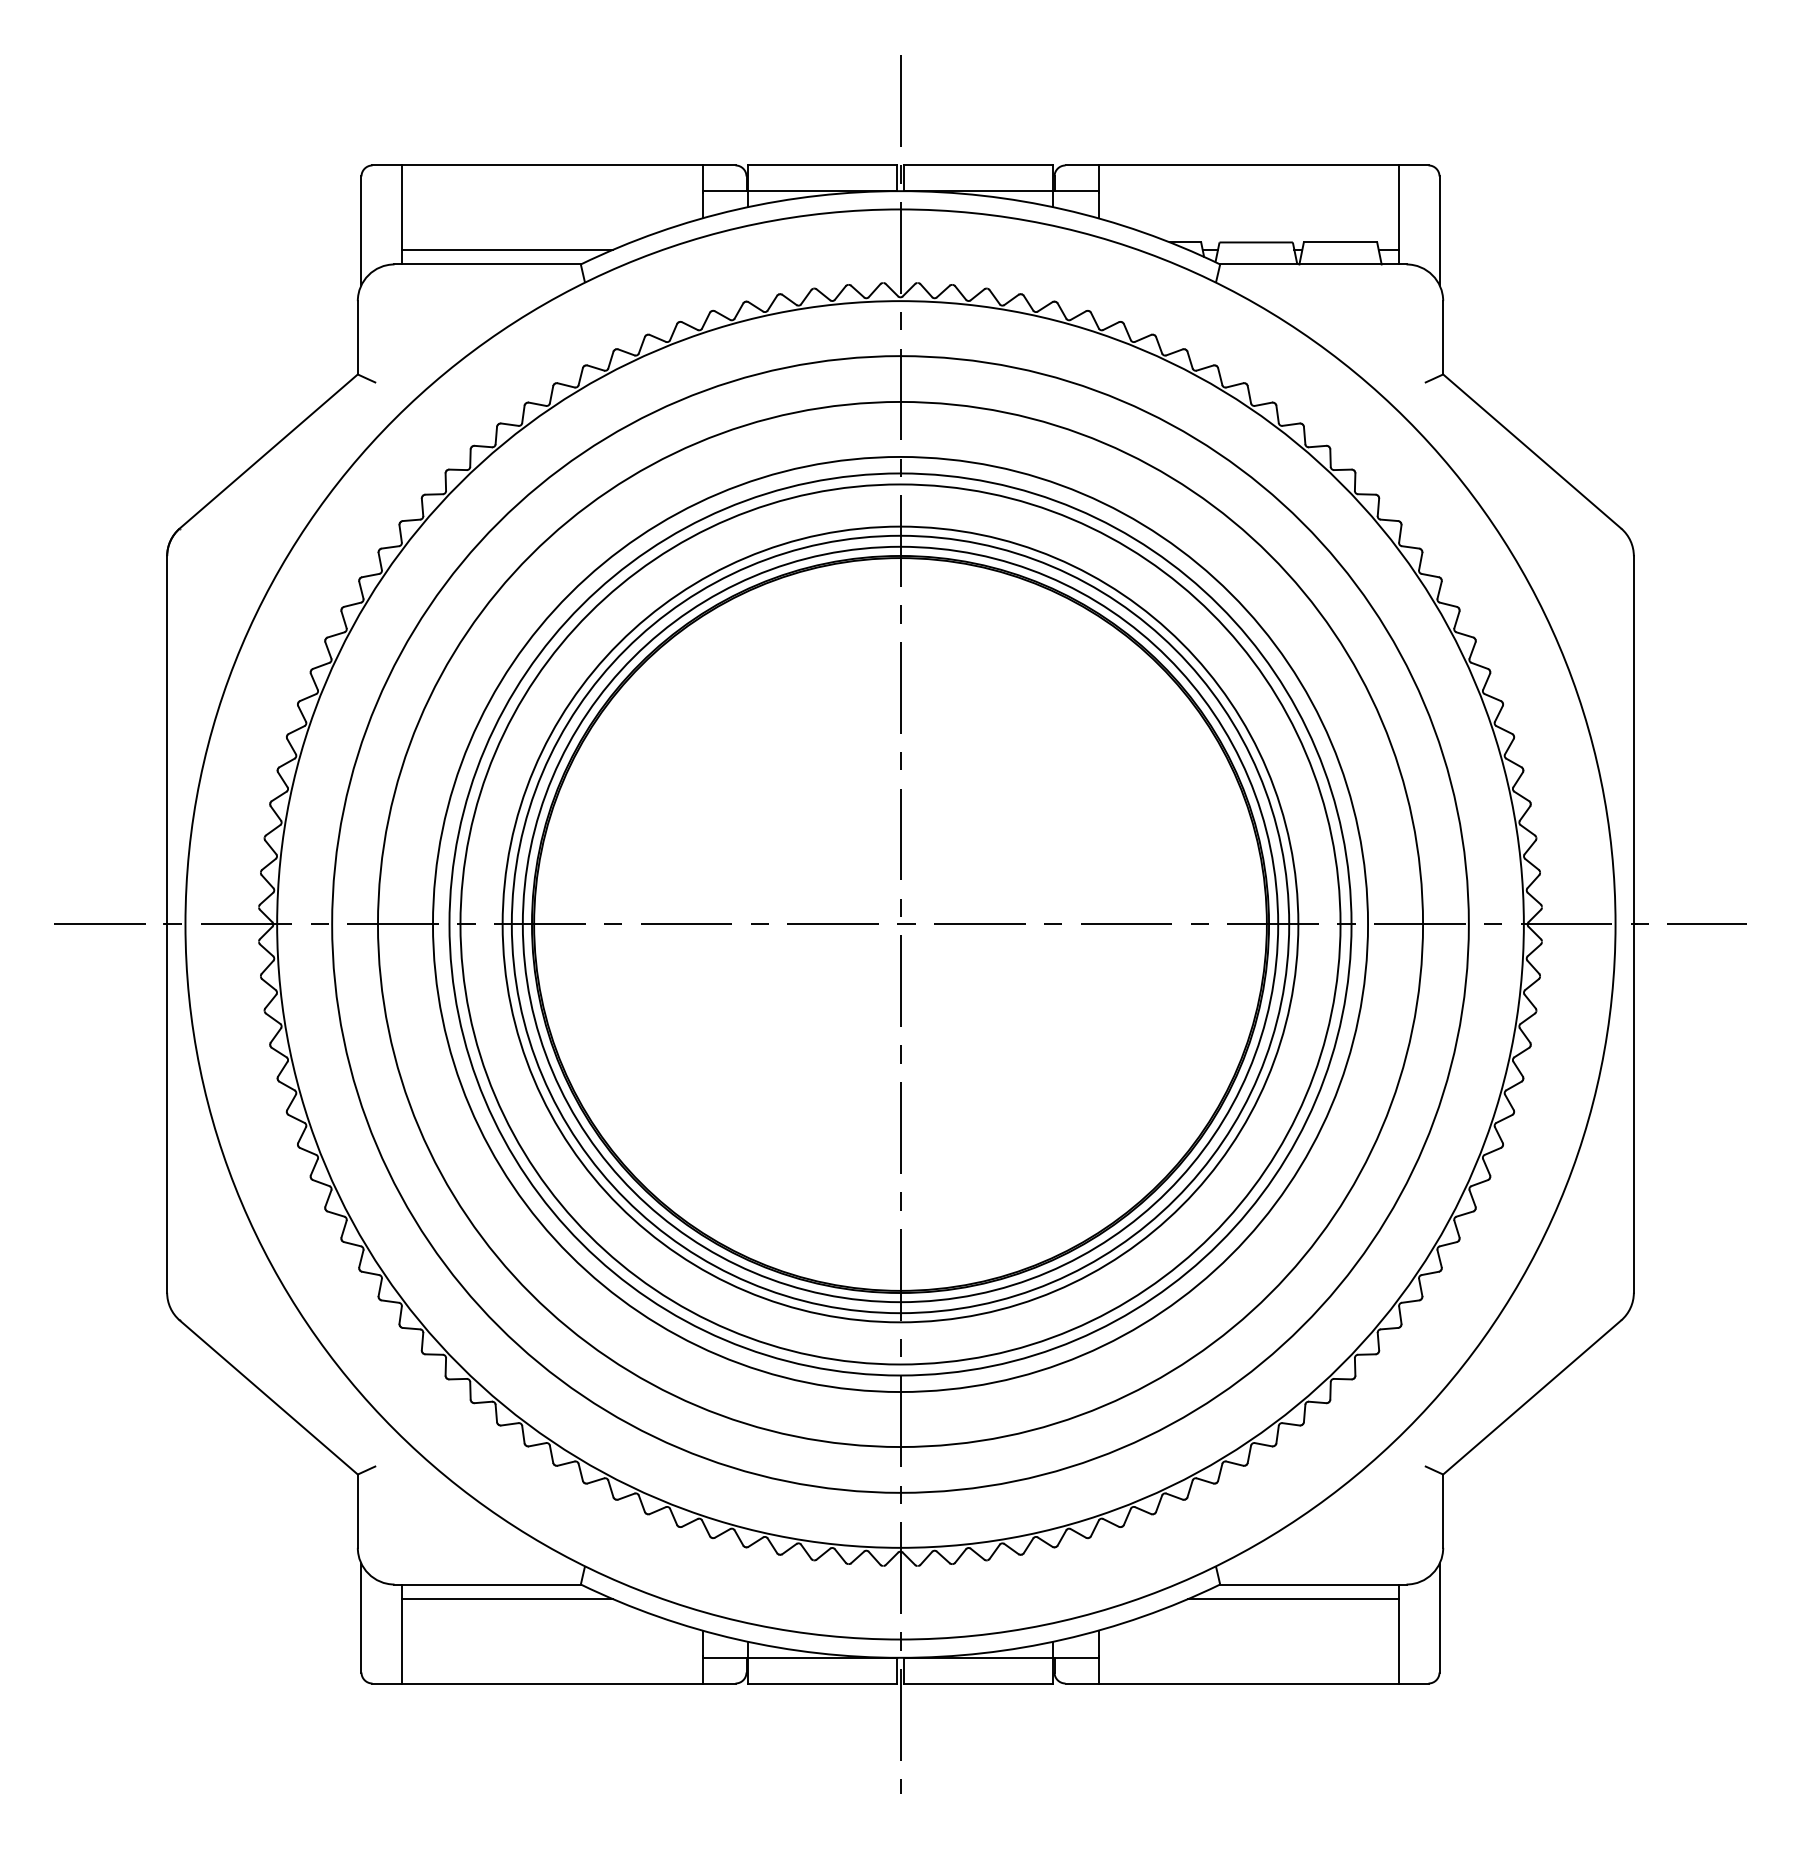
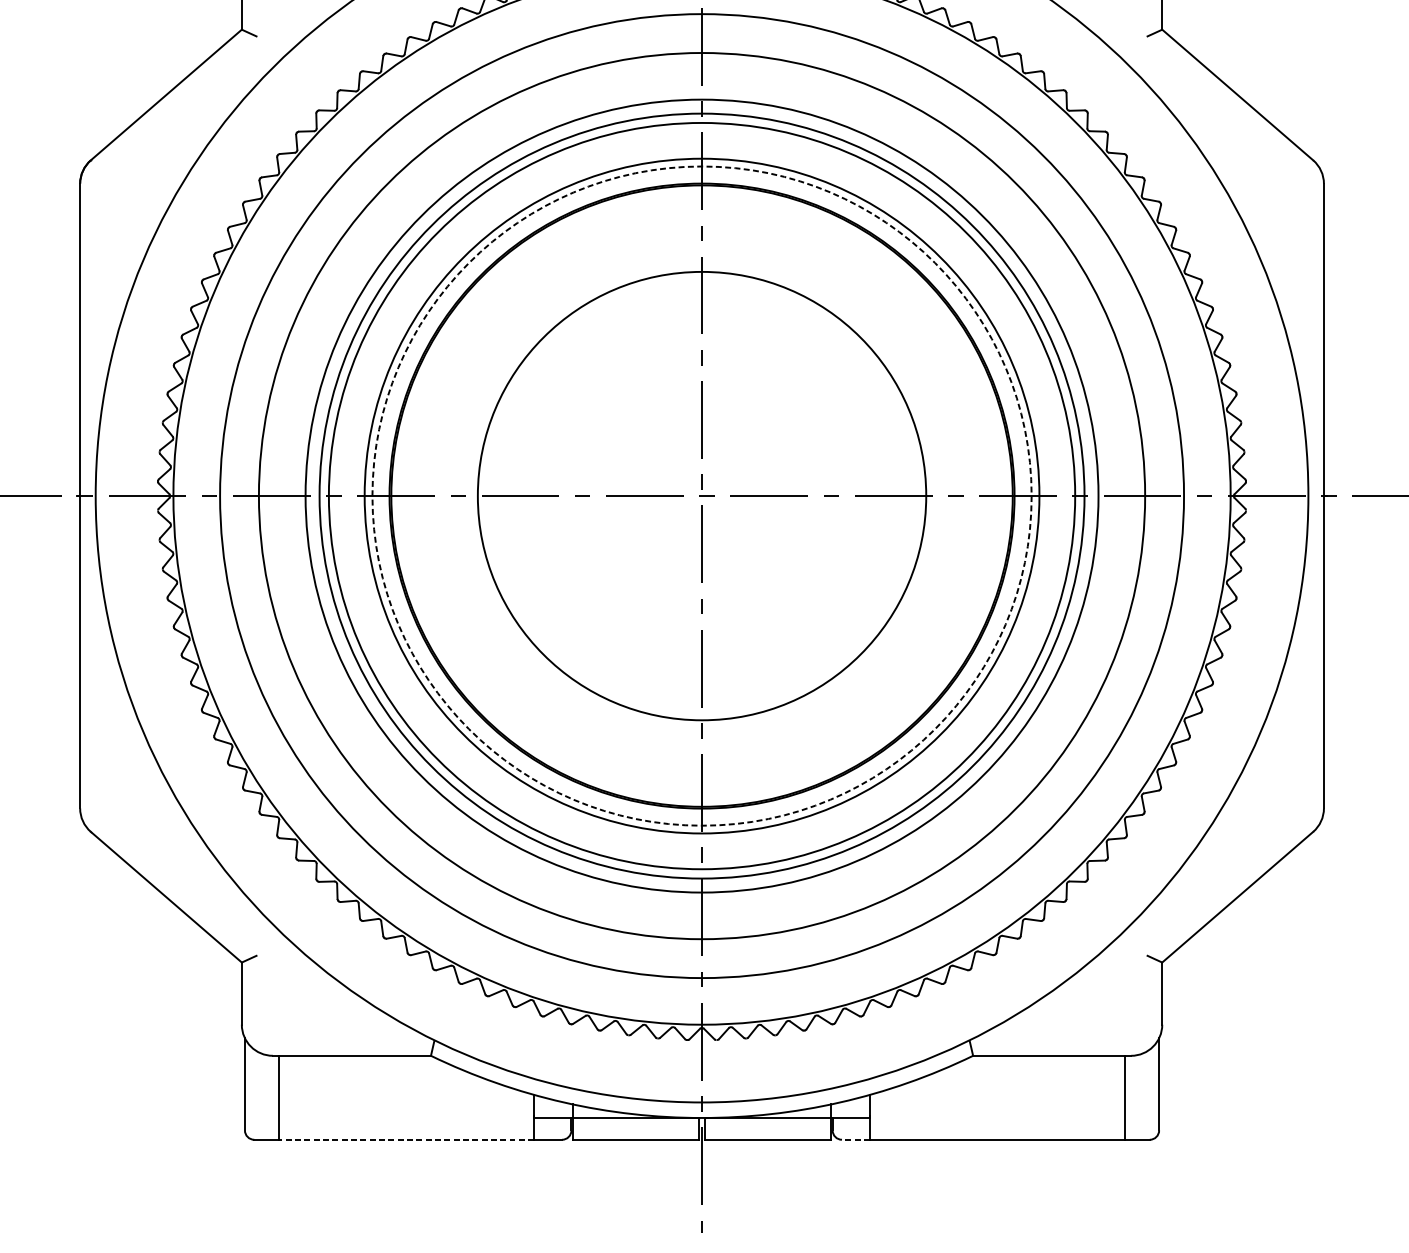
circle: (900, 924) -> (702, 496), size x0.7
circle: (900, 924) -> (702, 496), solid -> dashed
line: (506, 1599) -> (367, 1068), removed
line: (1293, 1599) -> (1035, 1068), removed
line: (551, 1683) -> (406, 1139), solid -> dashed
line: (1082, 1683) -> (856, 1139), solid -> dashed

